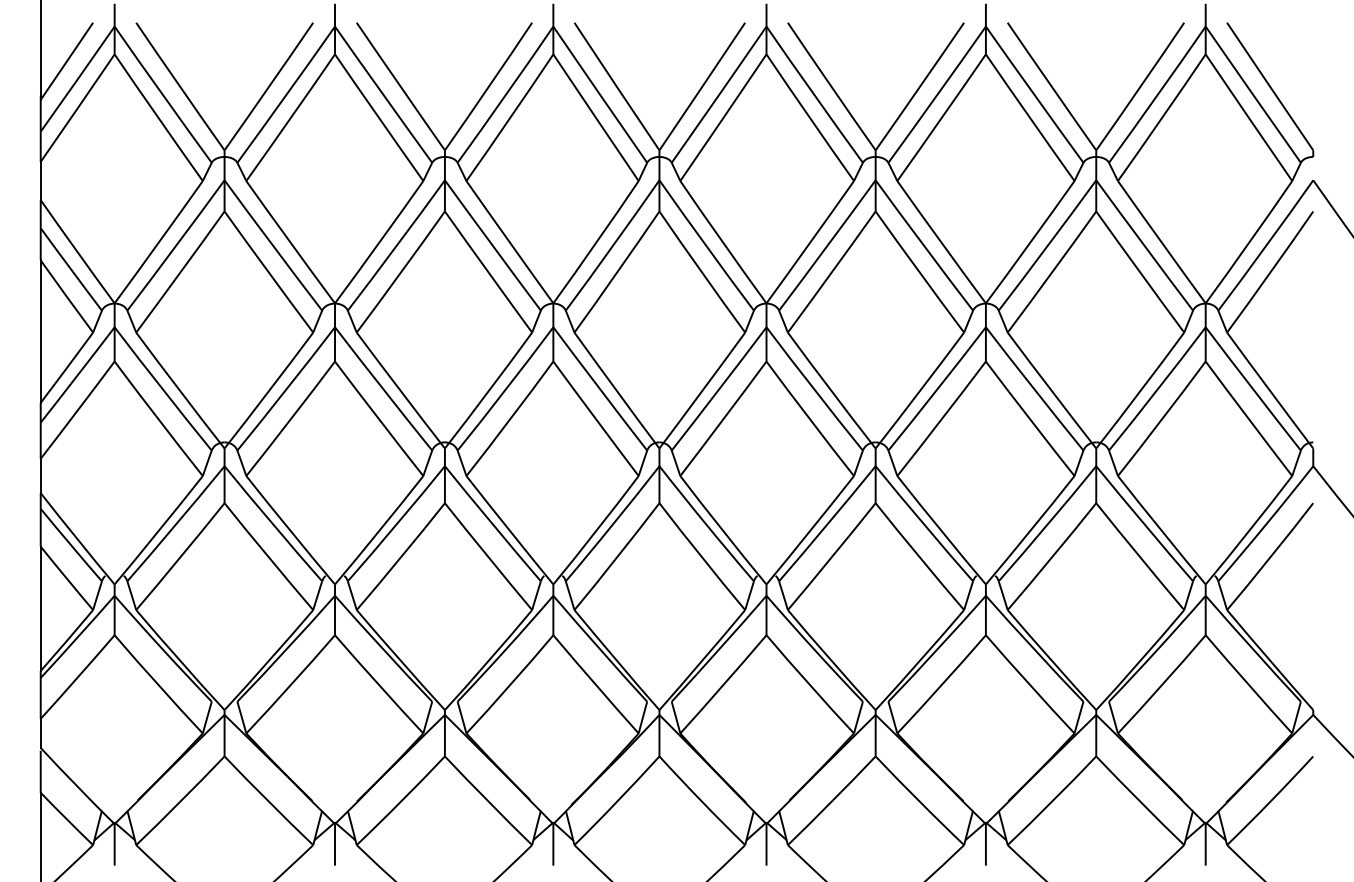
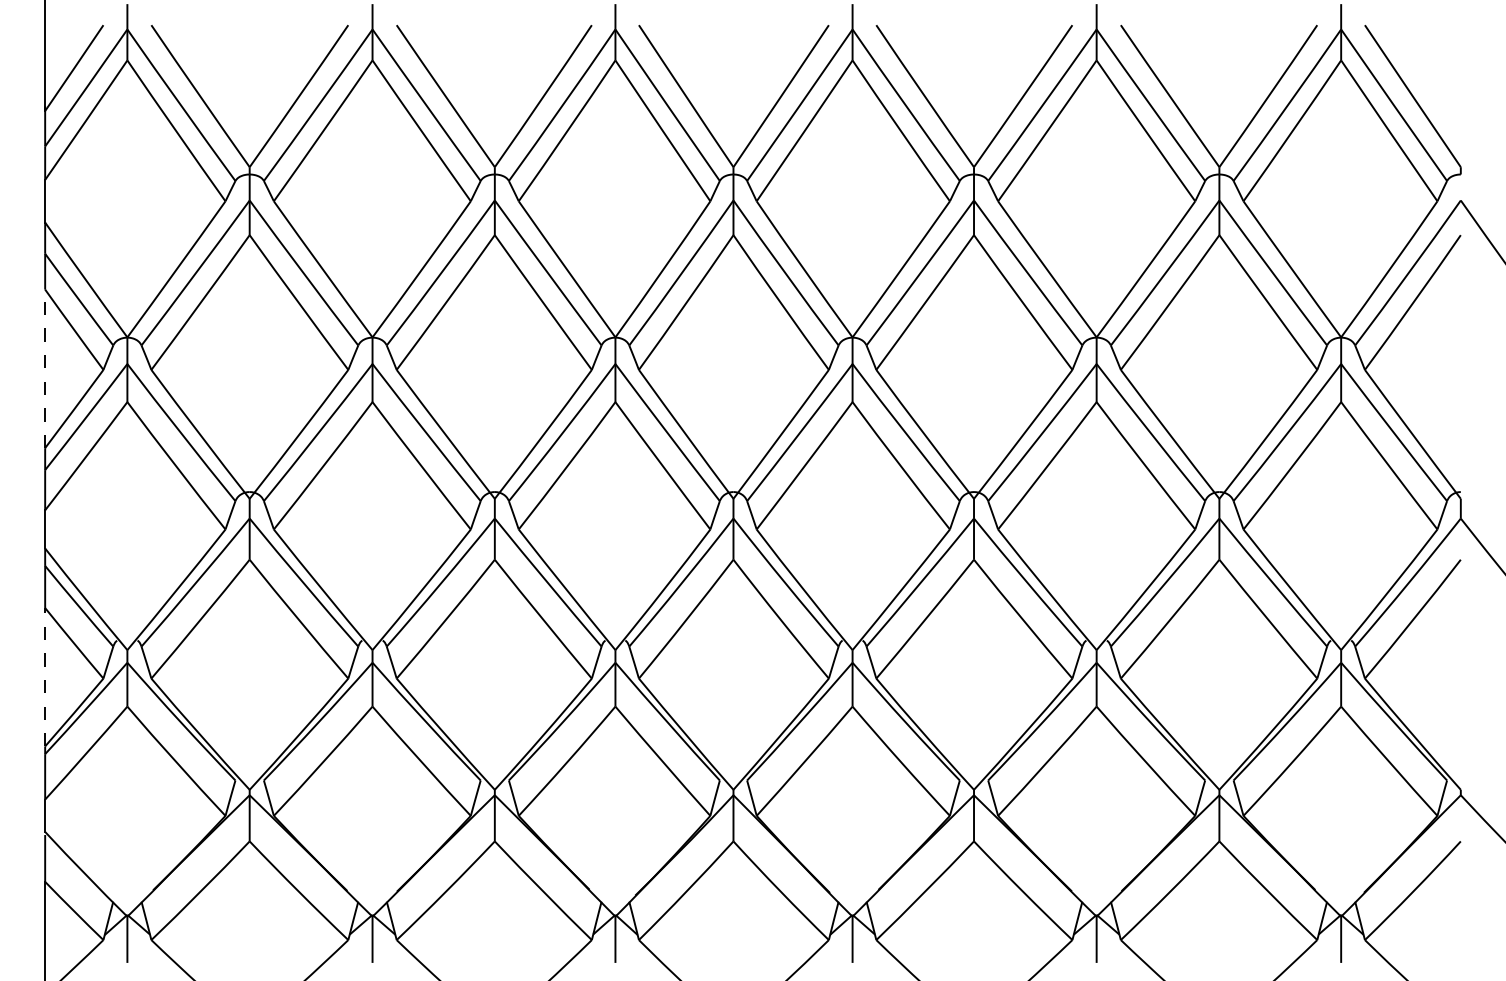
line: (41, 331) -> (45, 368), solid -> dashed
line: (41, 608) -> (45, 676), solid -> dashed

